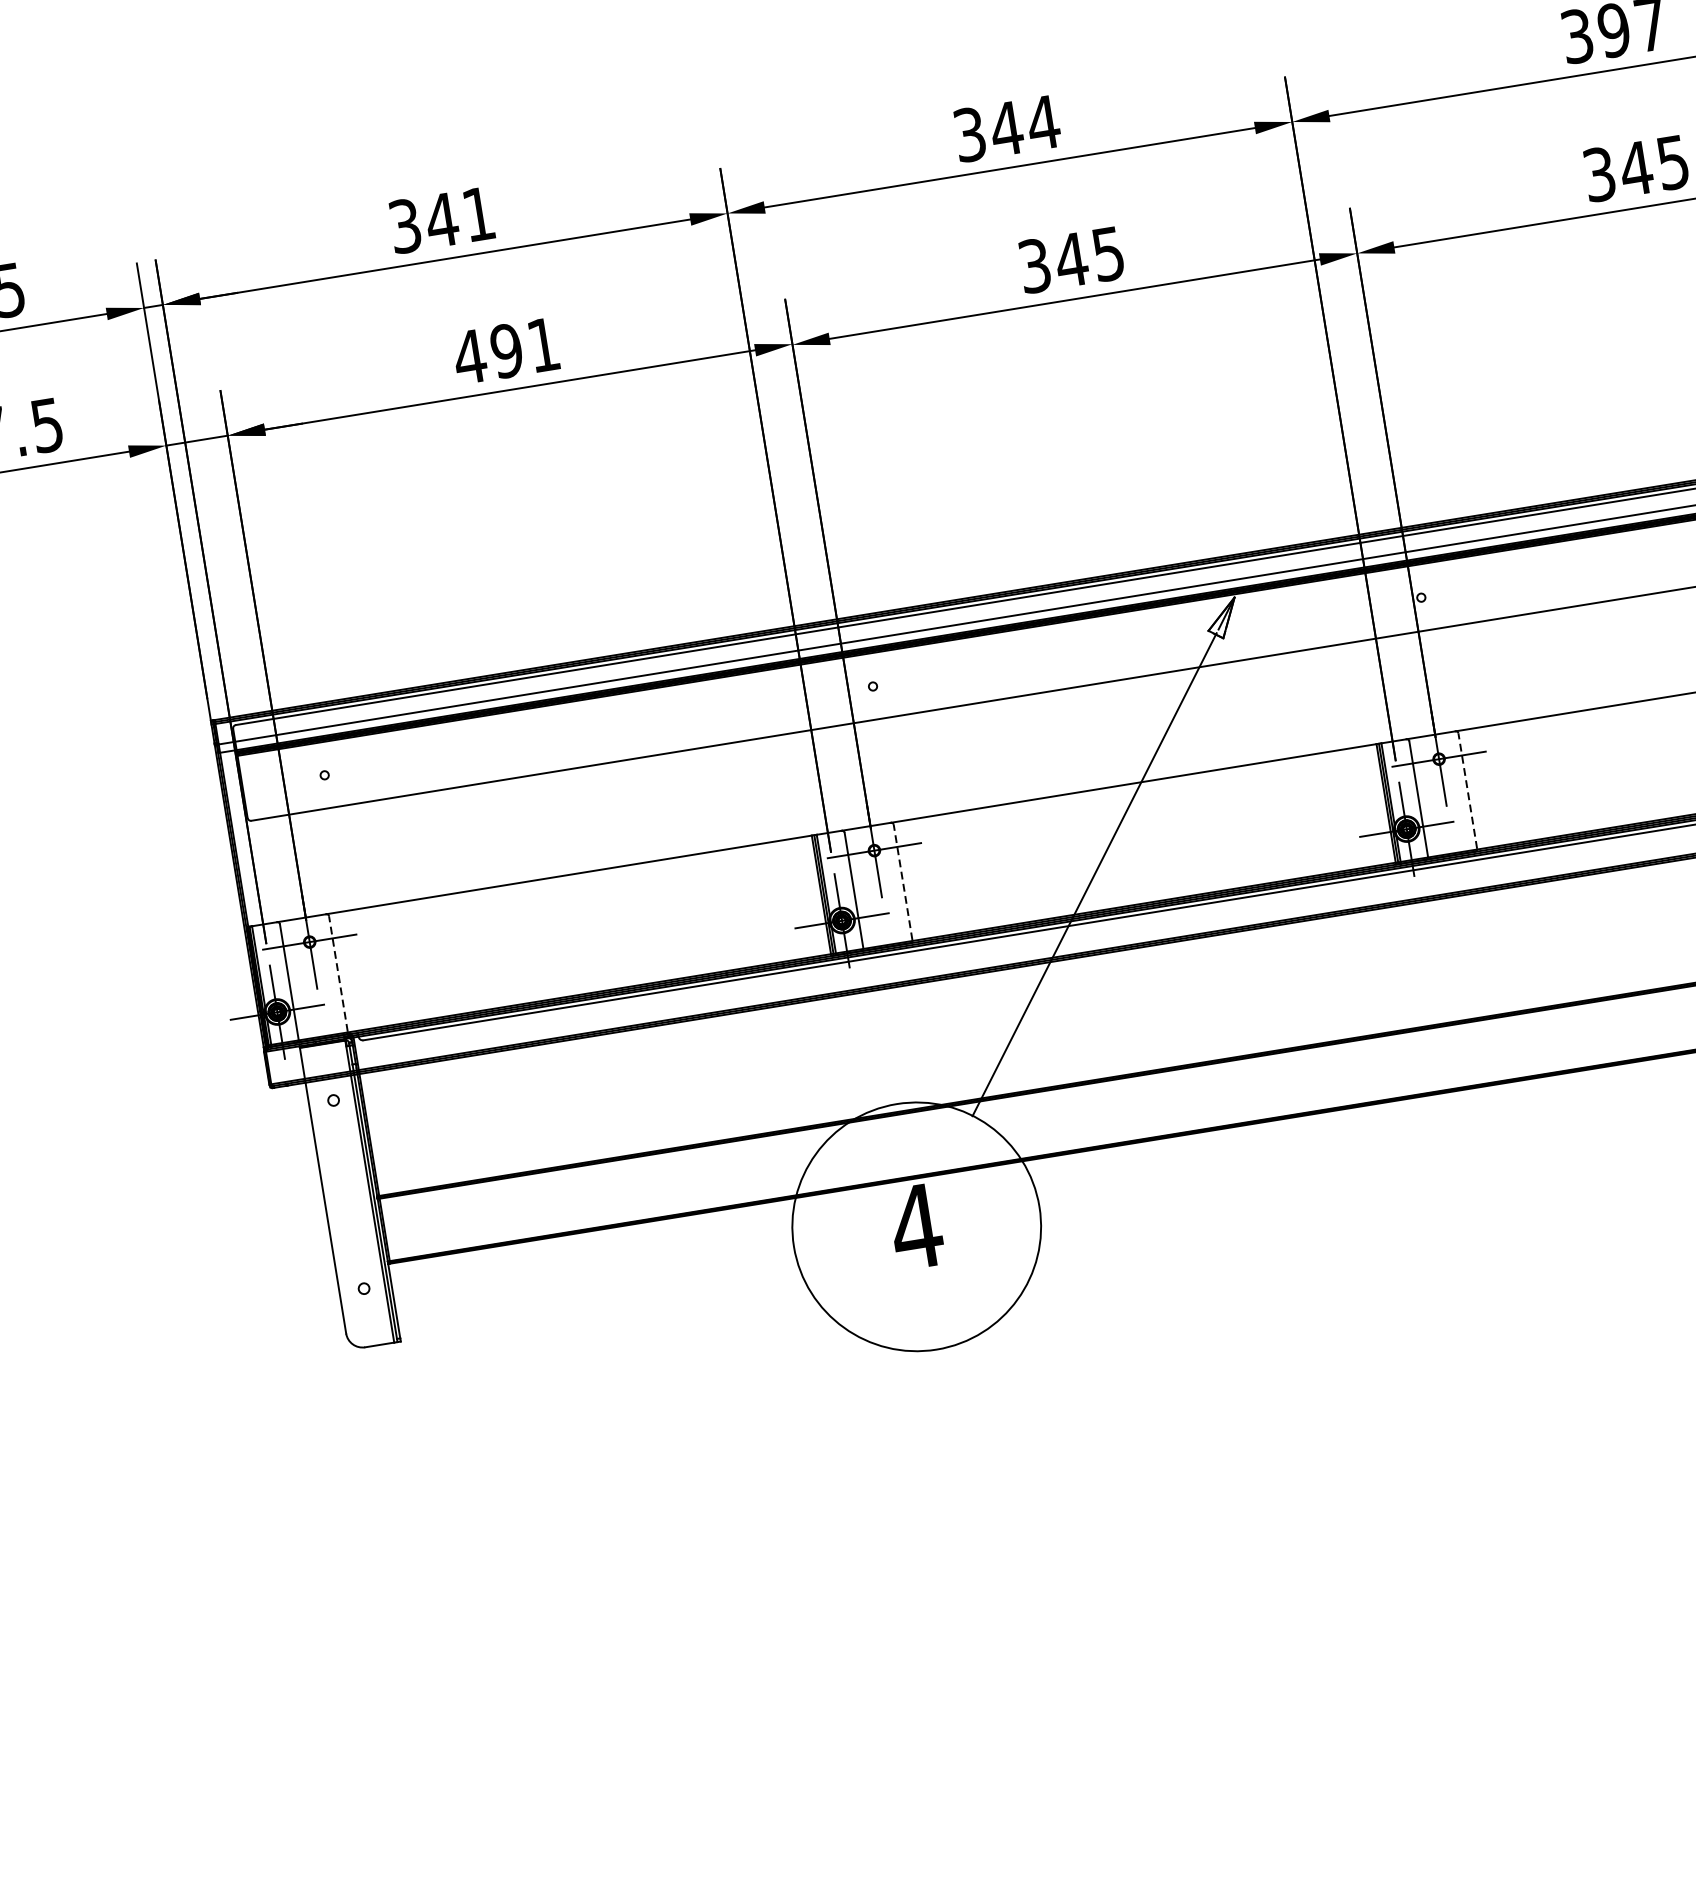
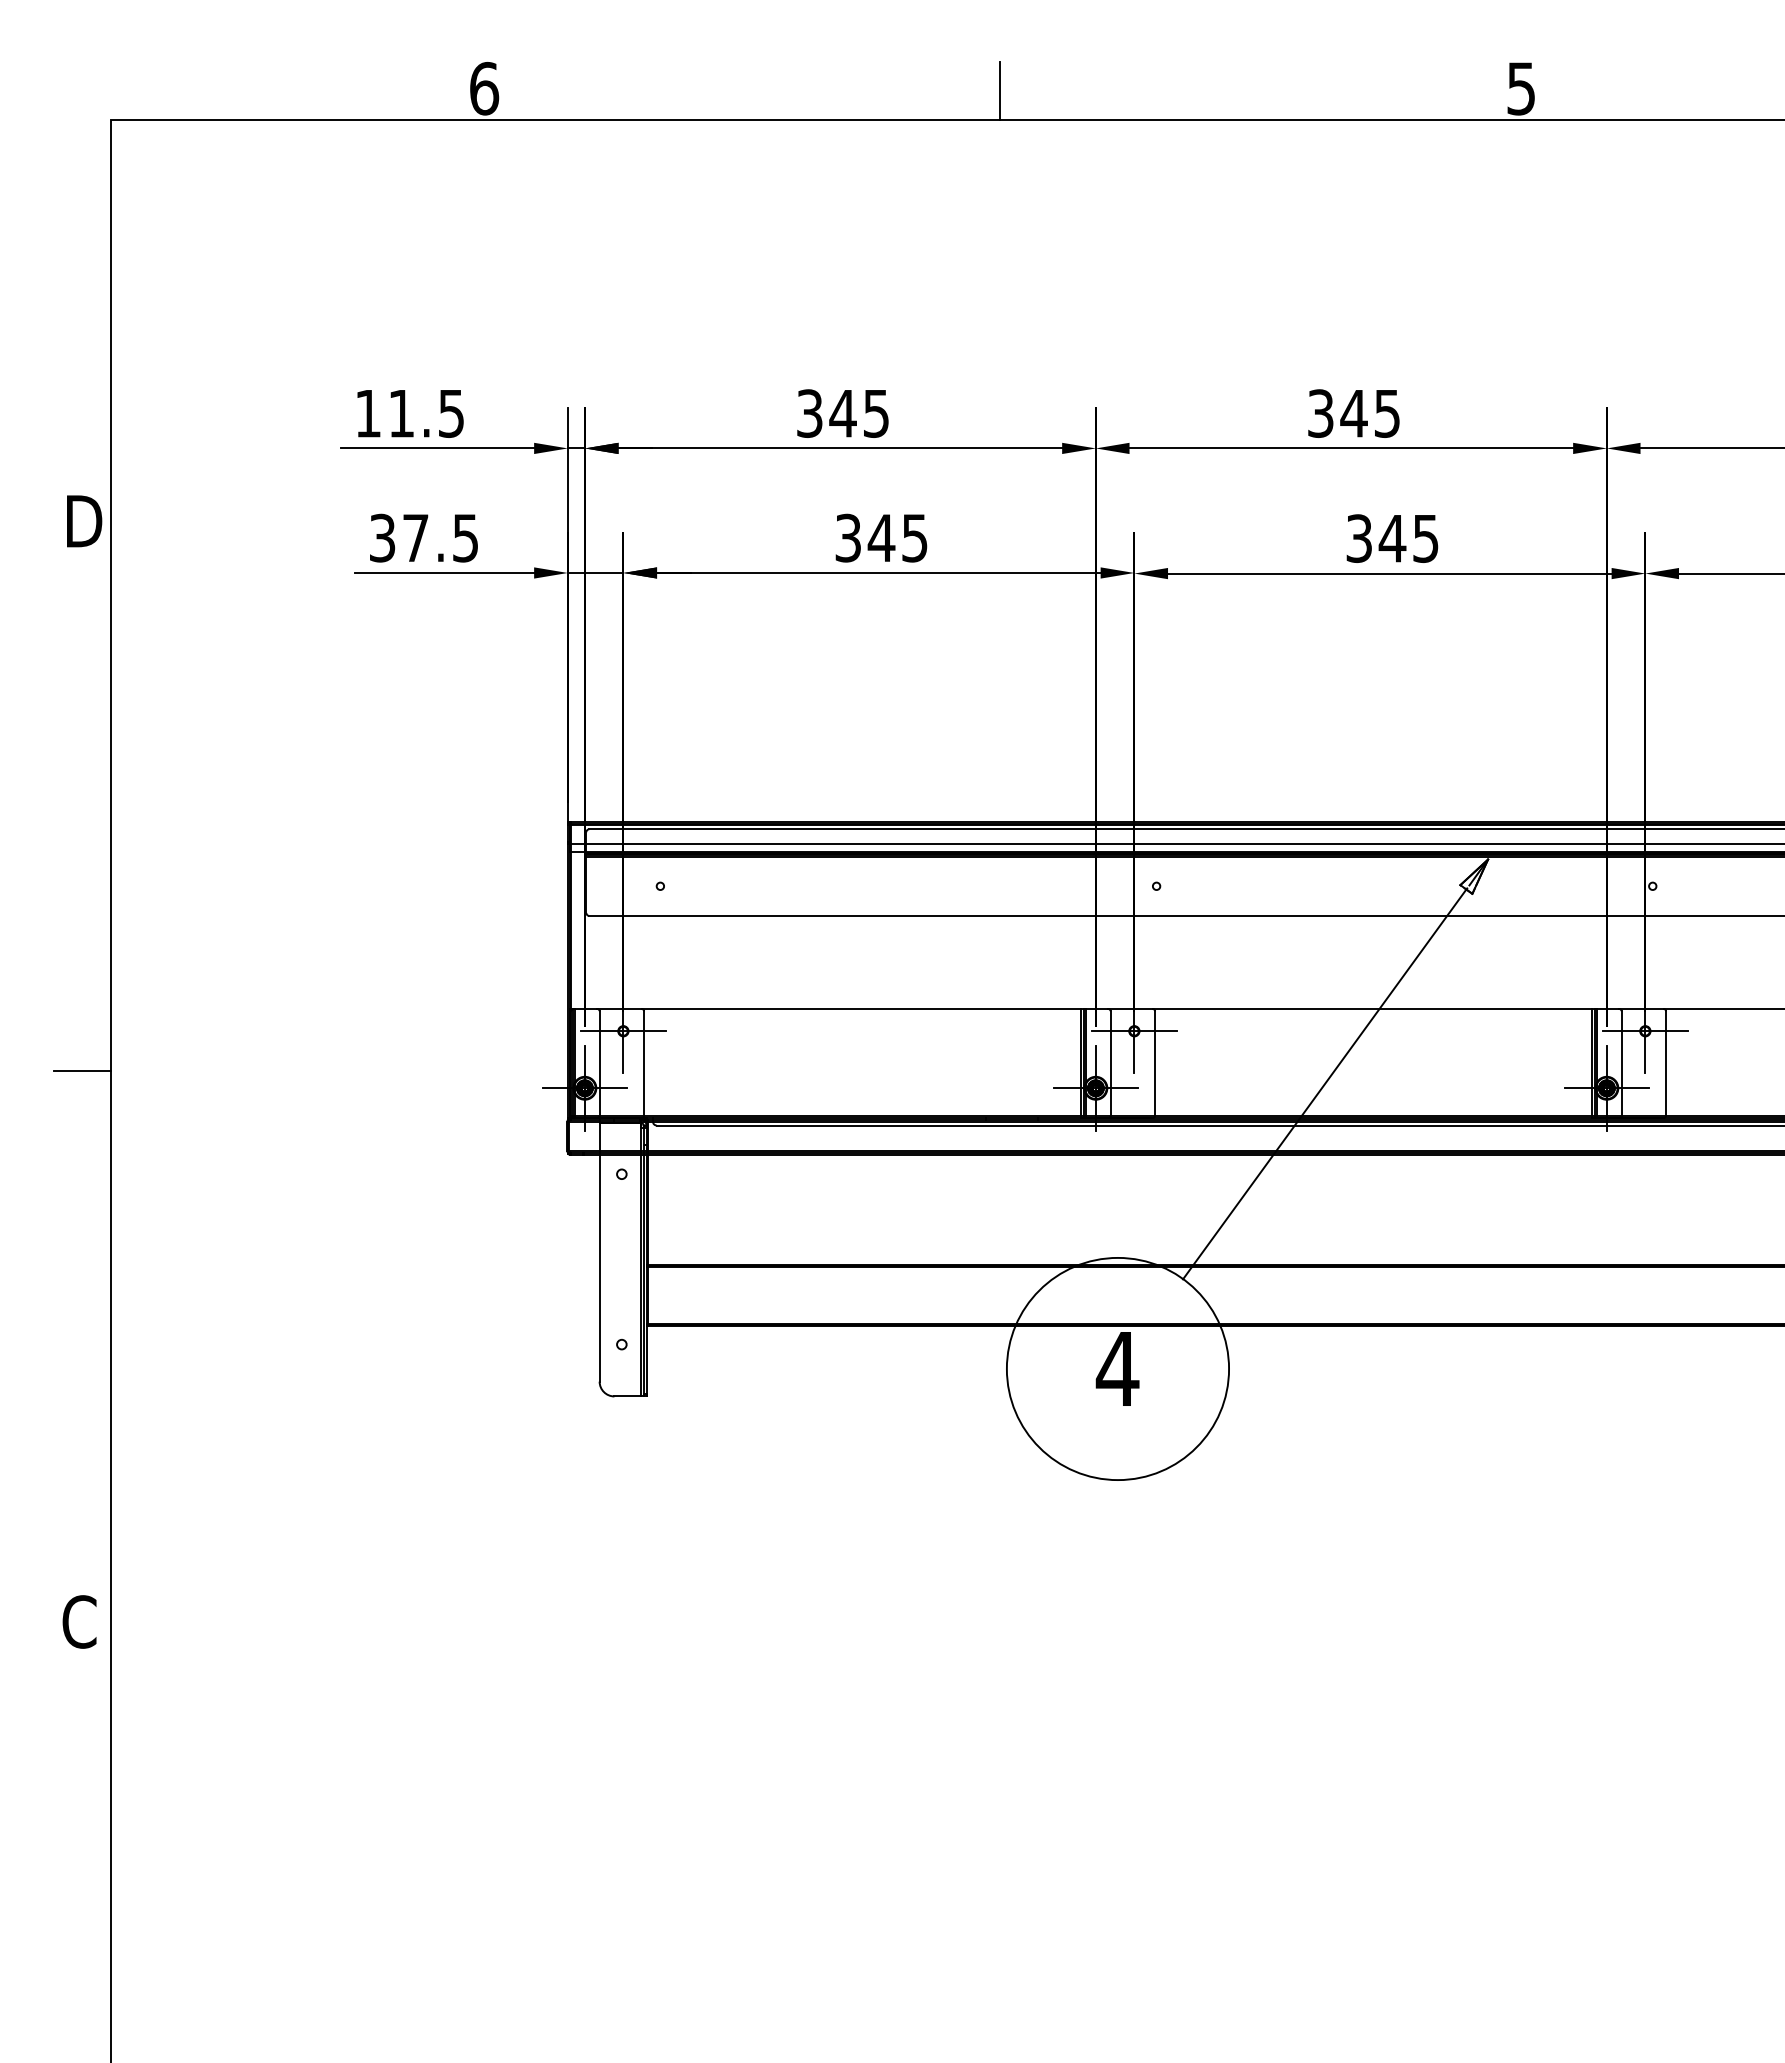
text: (1043, 122) -> (1387, 413), 344 -> 345
text: (478, 214) -> (876, 413), 341 -> 345
text: (505, 350) -> (880, 537), 491 -> 345
line: (1468, 789) -> (1666, 1062), dashed -> solid
line: (903, 881) -> (1155, 1062), dashed -> solid
line: (338, 972) -> (644, 1062), dashed -> solid

